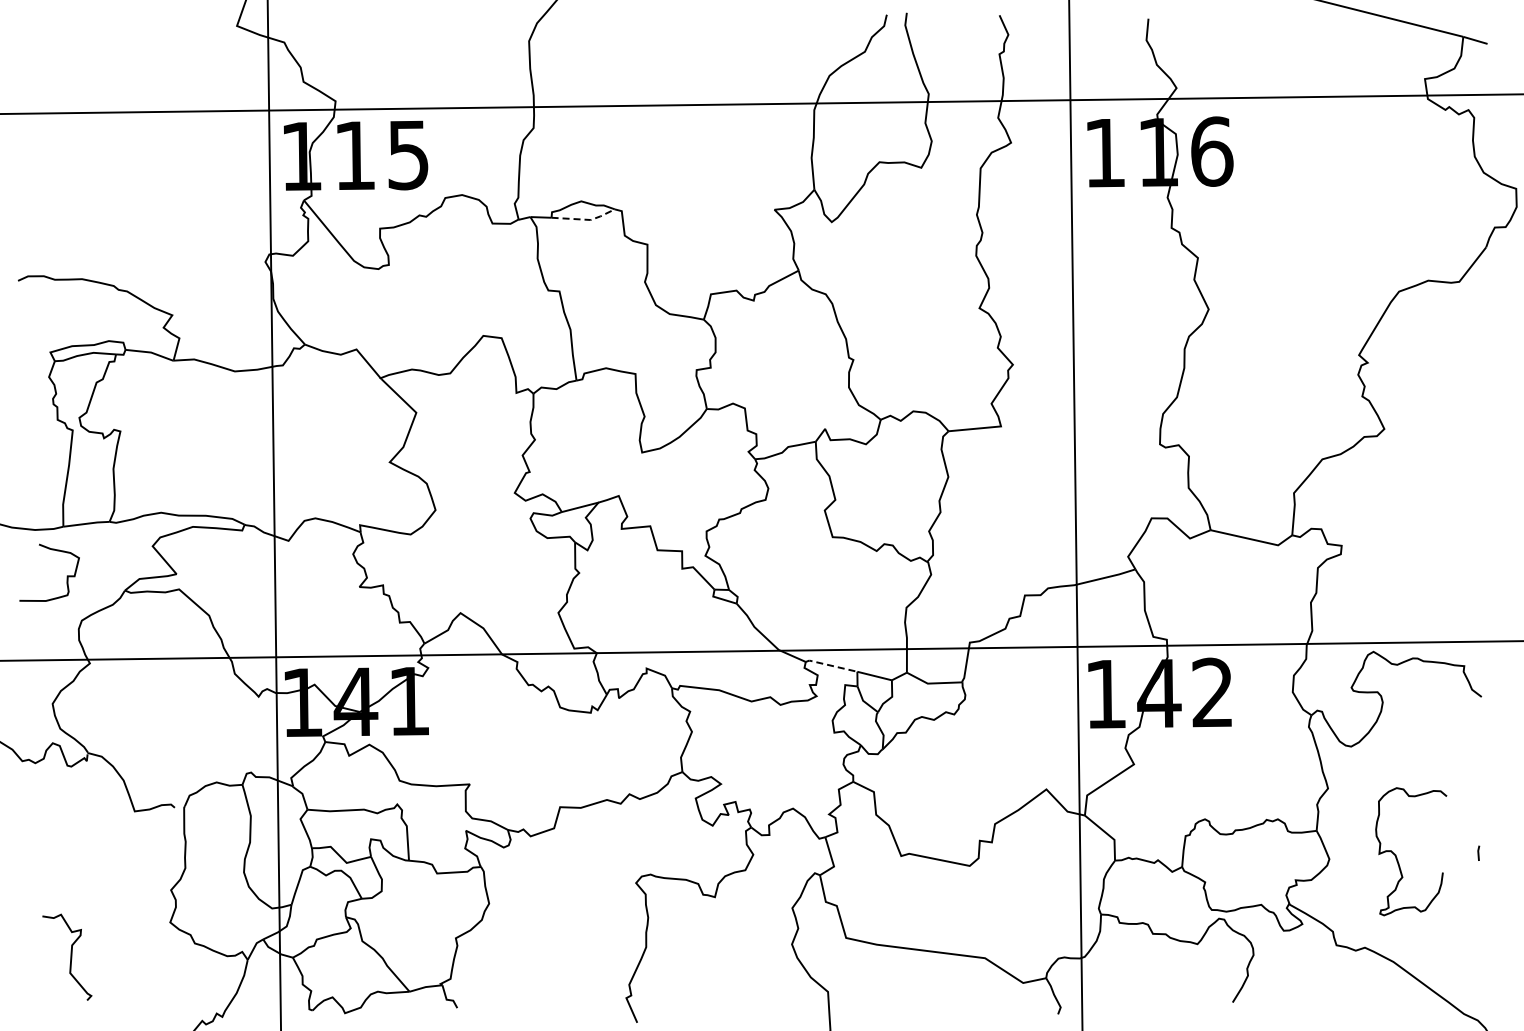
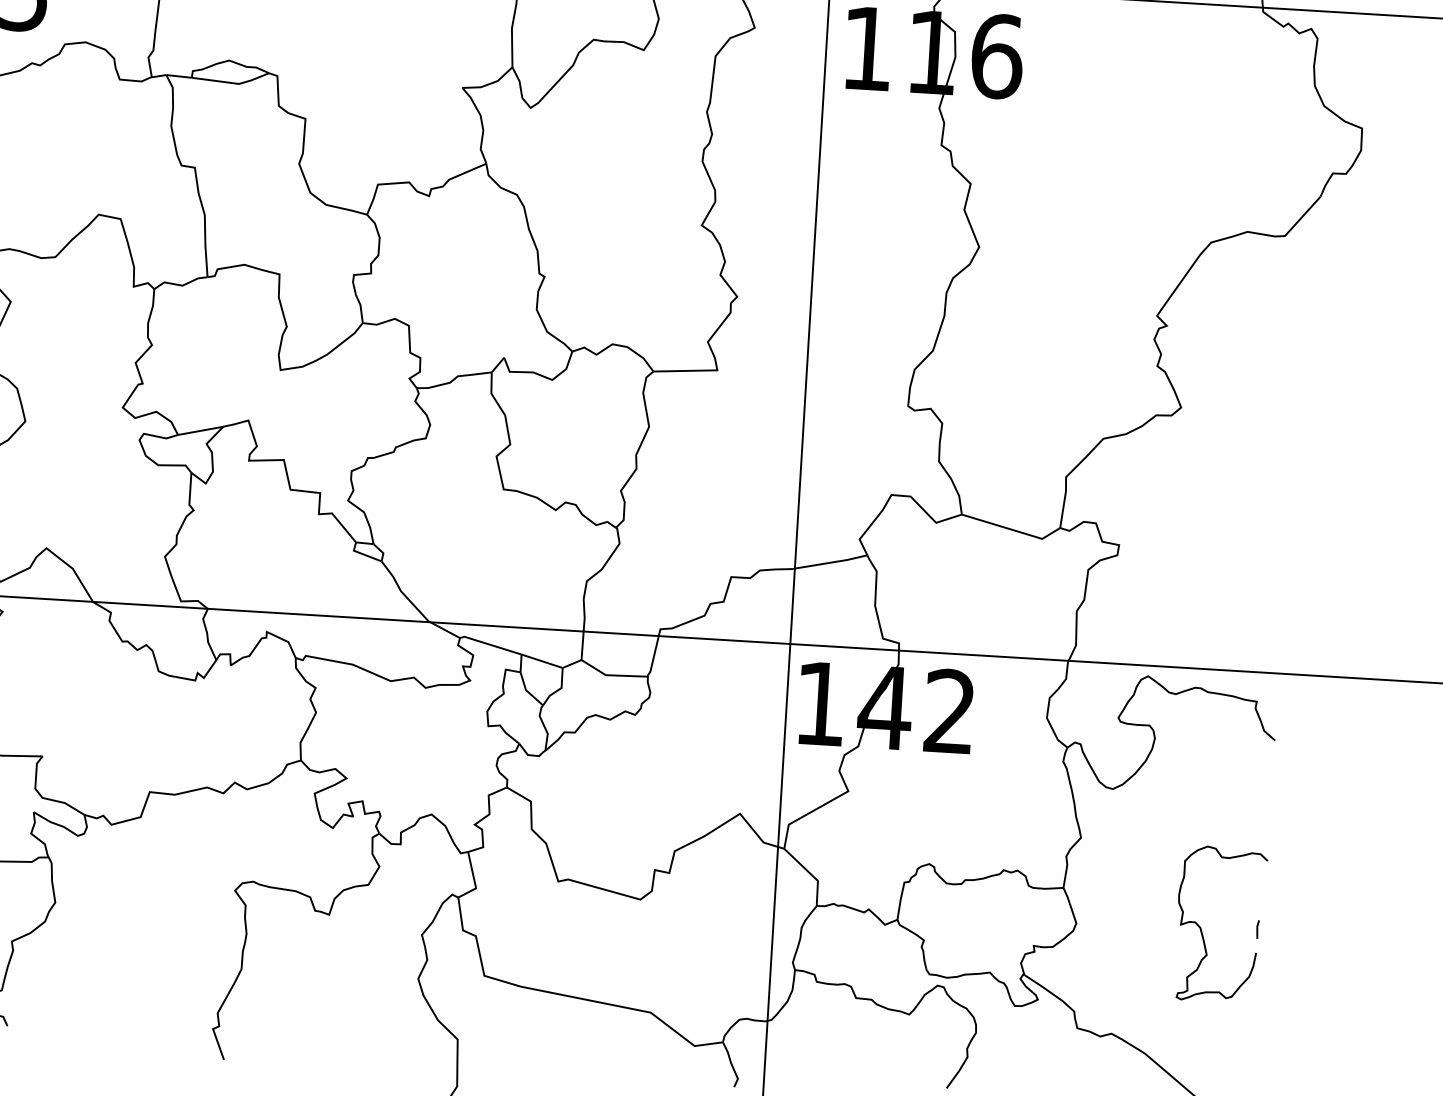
line: (585, 219) -> (232, 82), dashed -> solid
line: (831, 665) -> (490, 644), dashed -> solid
curve: (1397, 857) -> (1202, 930), moved

